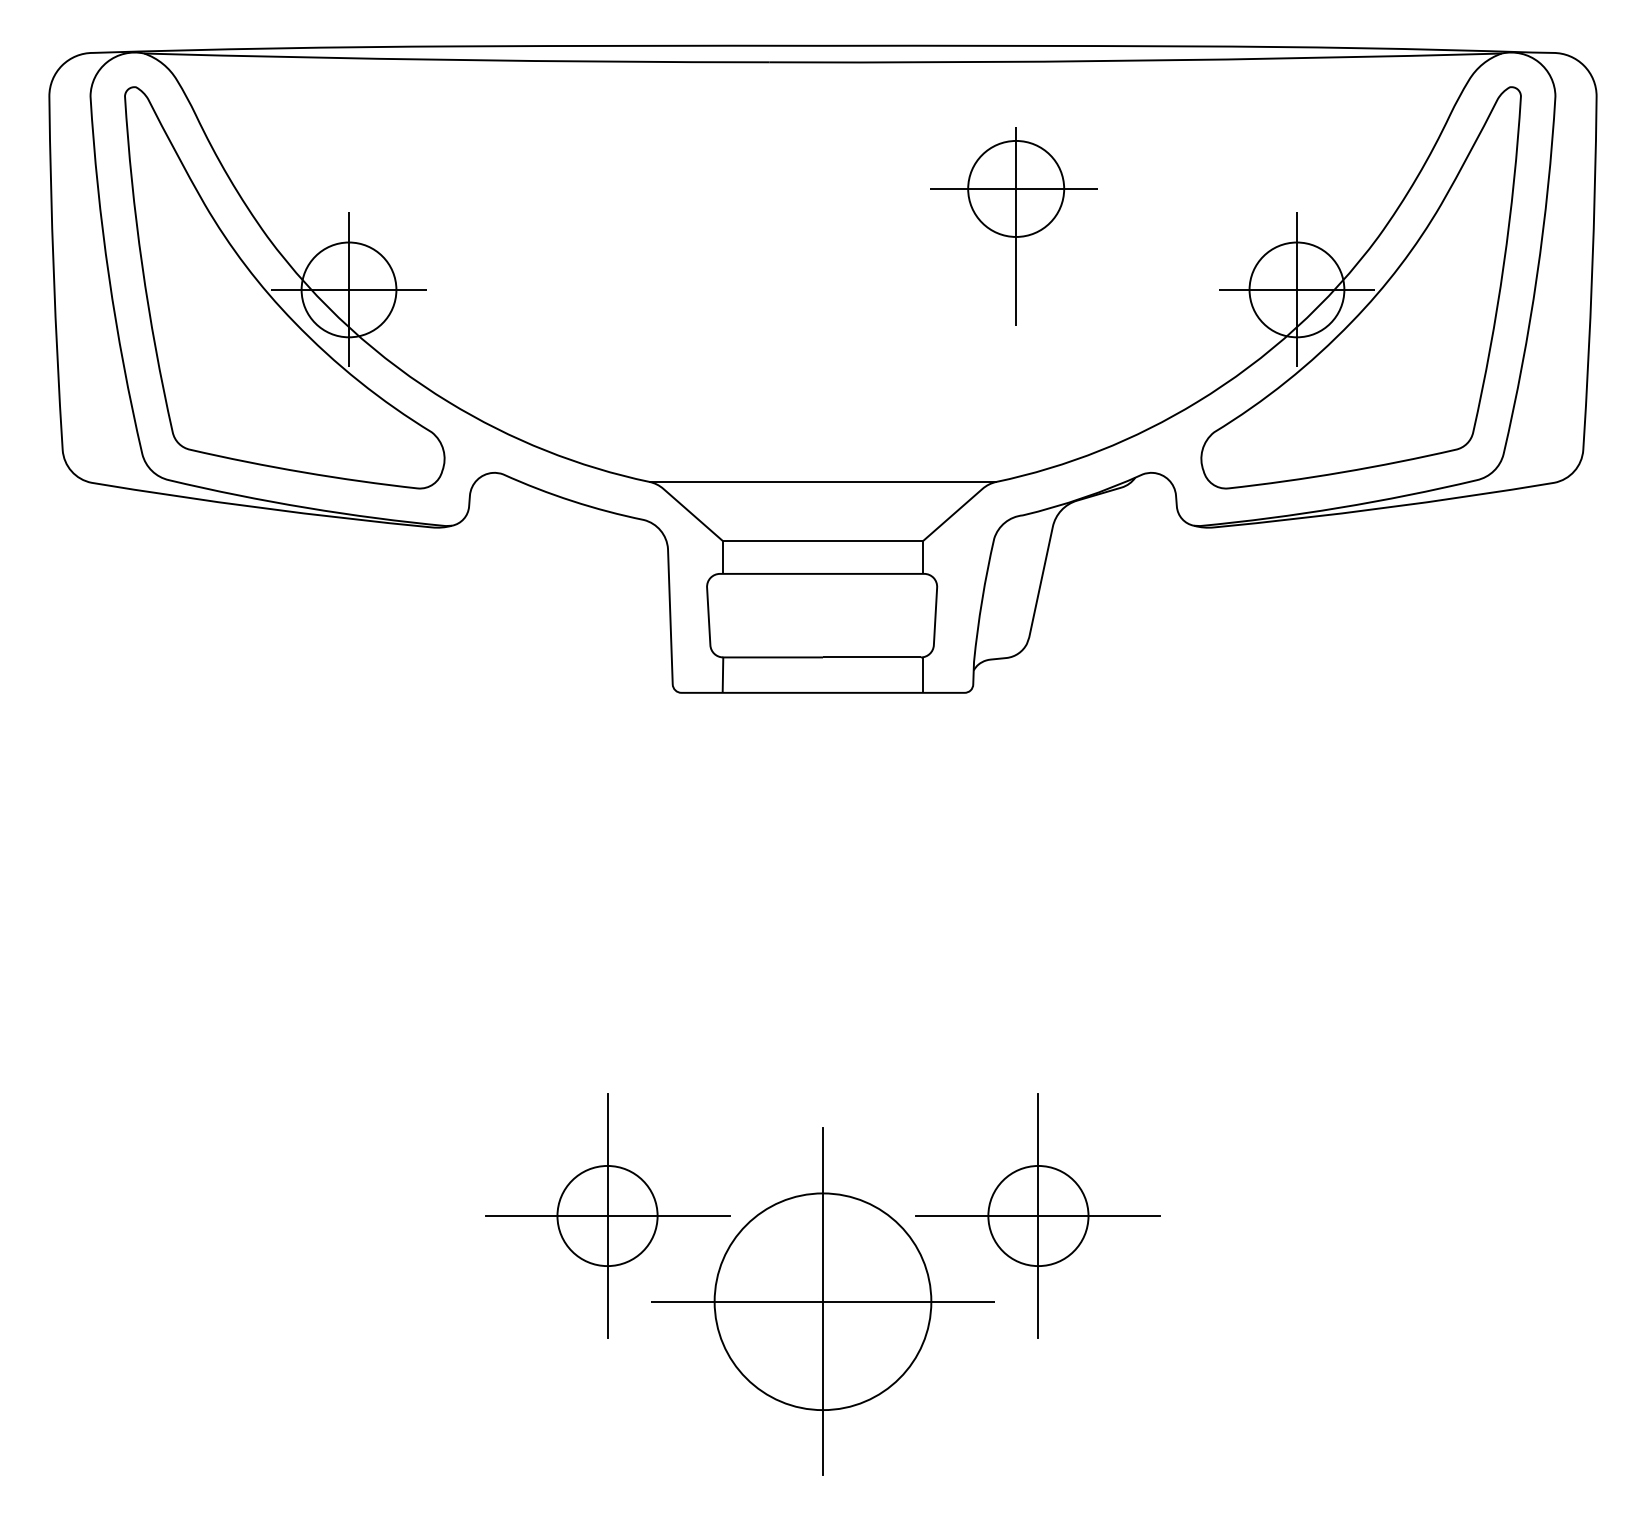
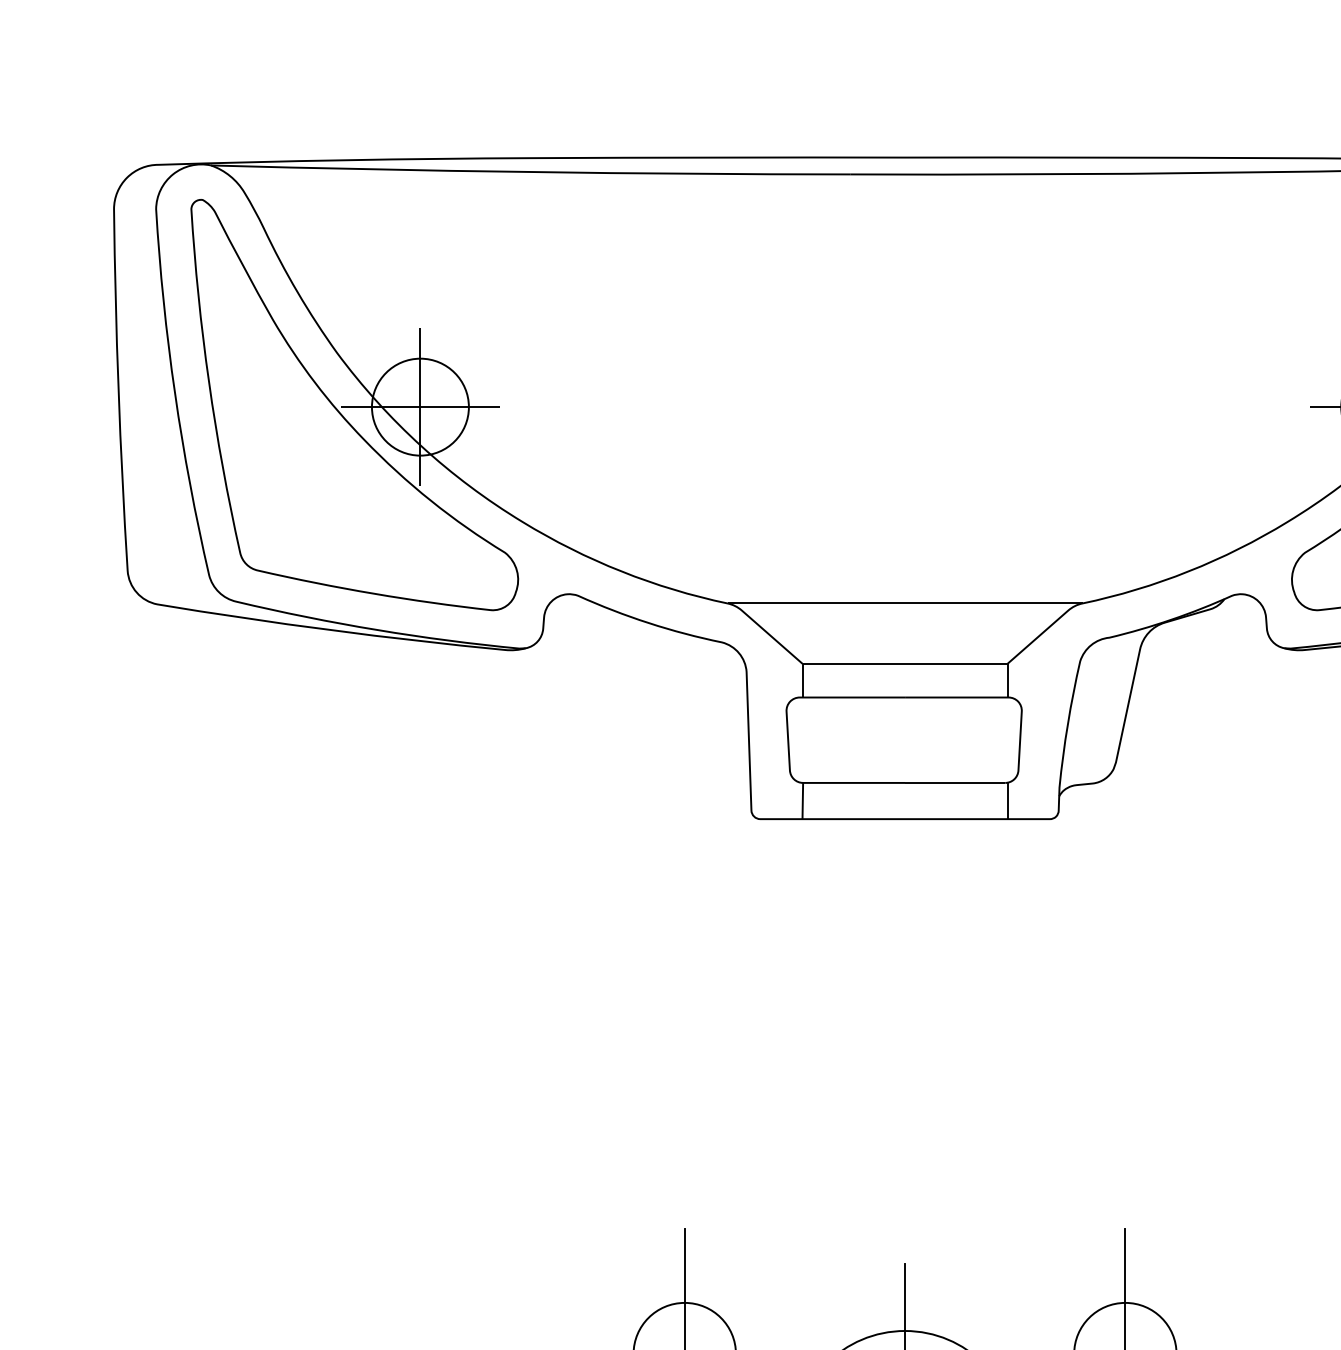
part: (1013, 226) -> (1099, 342), removed

